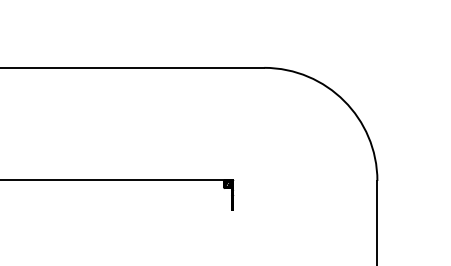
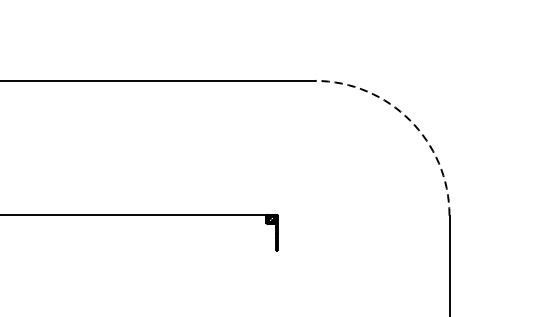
arc: (344, 101) -> (410, 120), solid -> dashed

